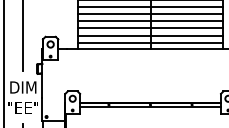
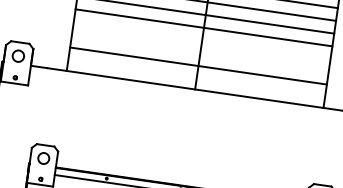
line: (150, 21) -> (202, 40), removed
line: (150, 28) -> (200, 53), removed
line: (150, 42) -> (196, 78), removed

